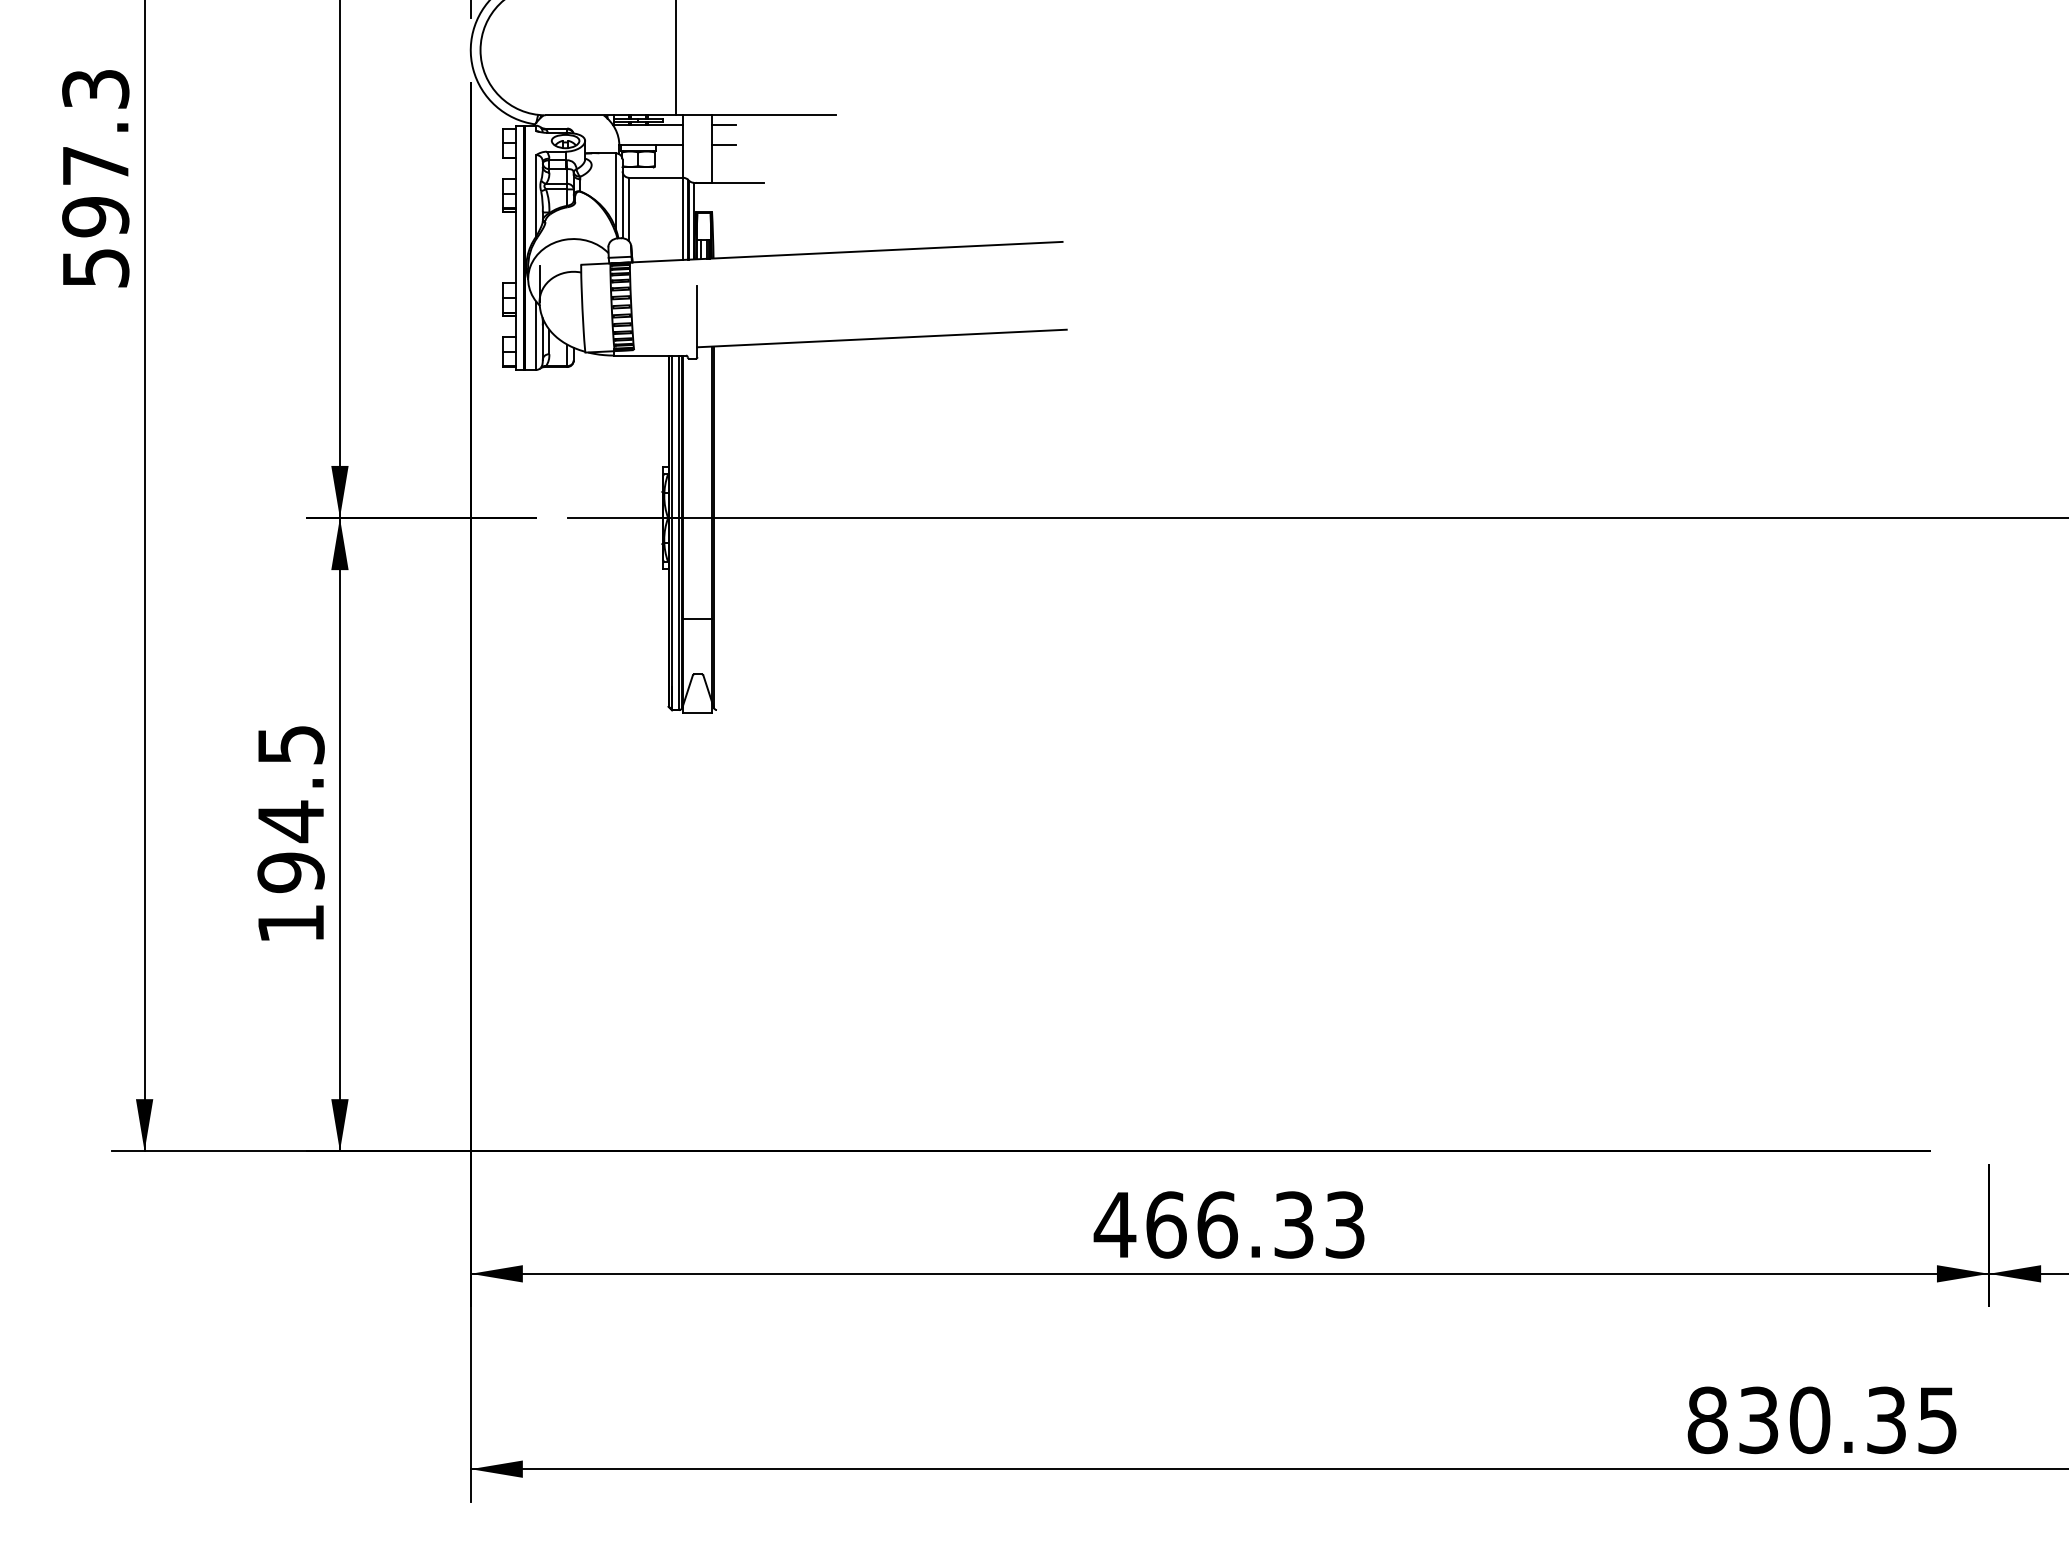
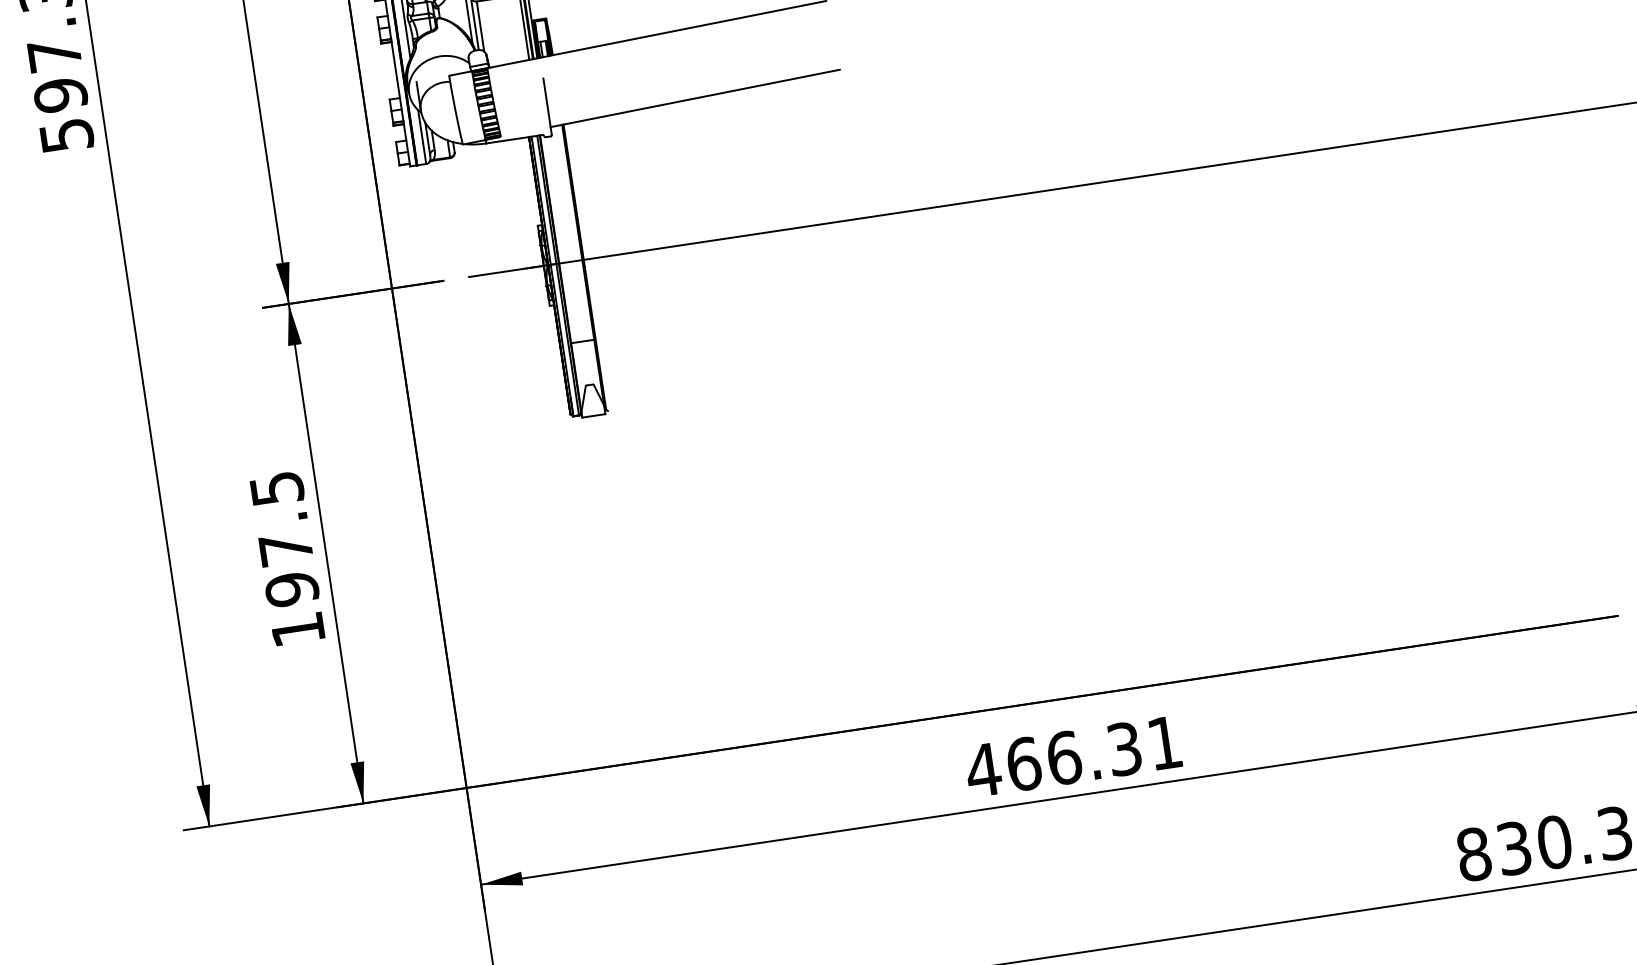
text: (290, 821) -> (285, 549), 194.5 -> 197.5
text: (1344, 1224) -> (1164, 742), 466.33 -> 466.31

